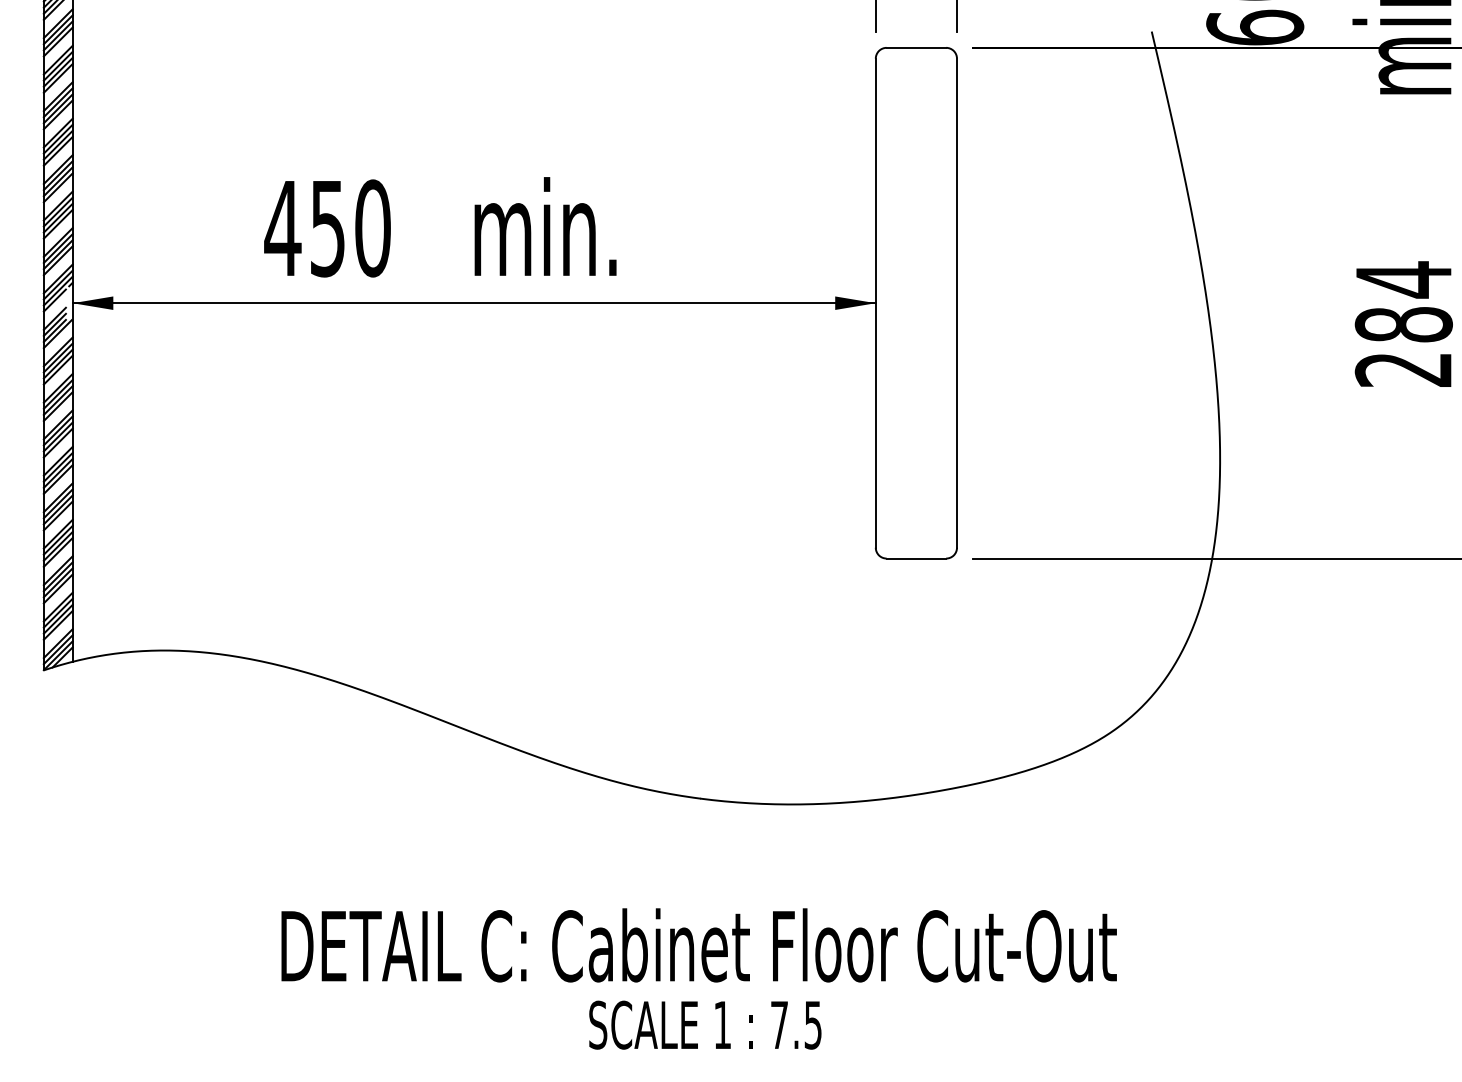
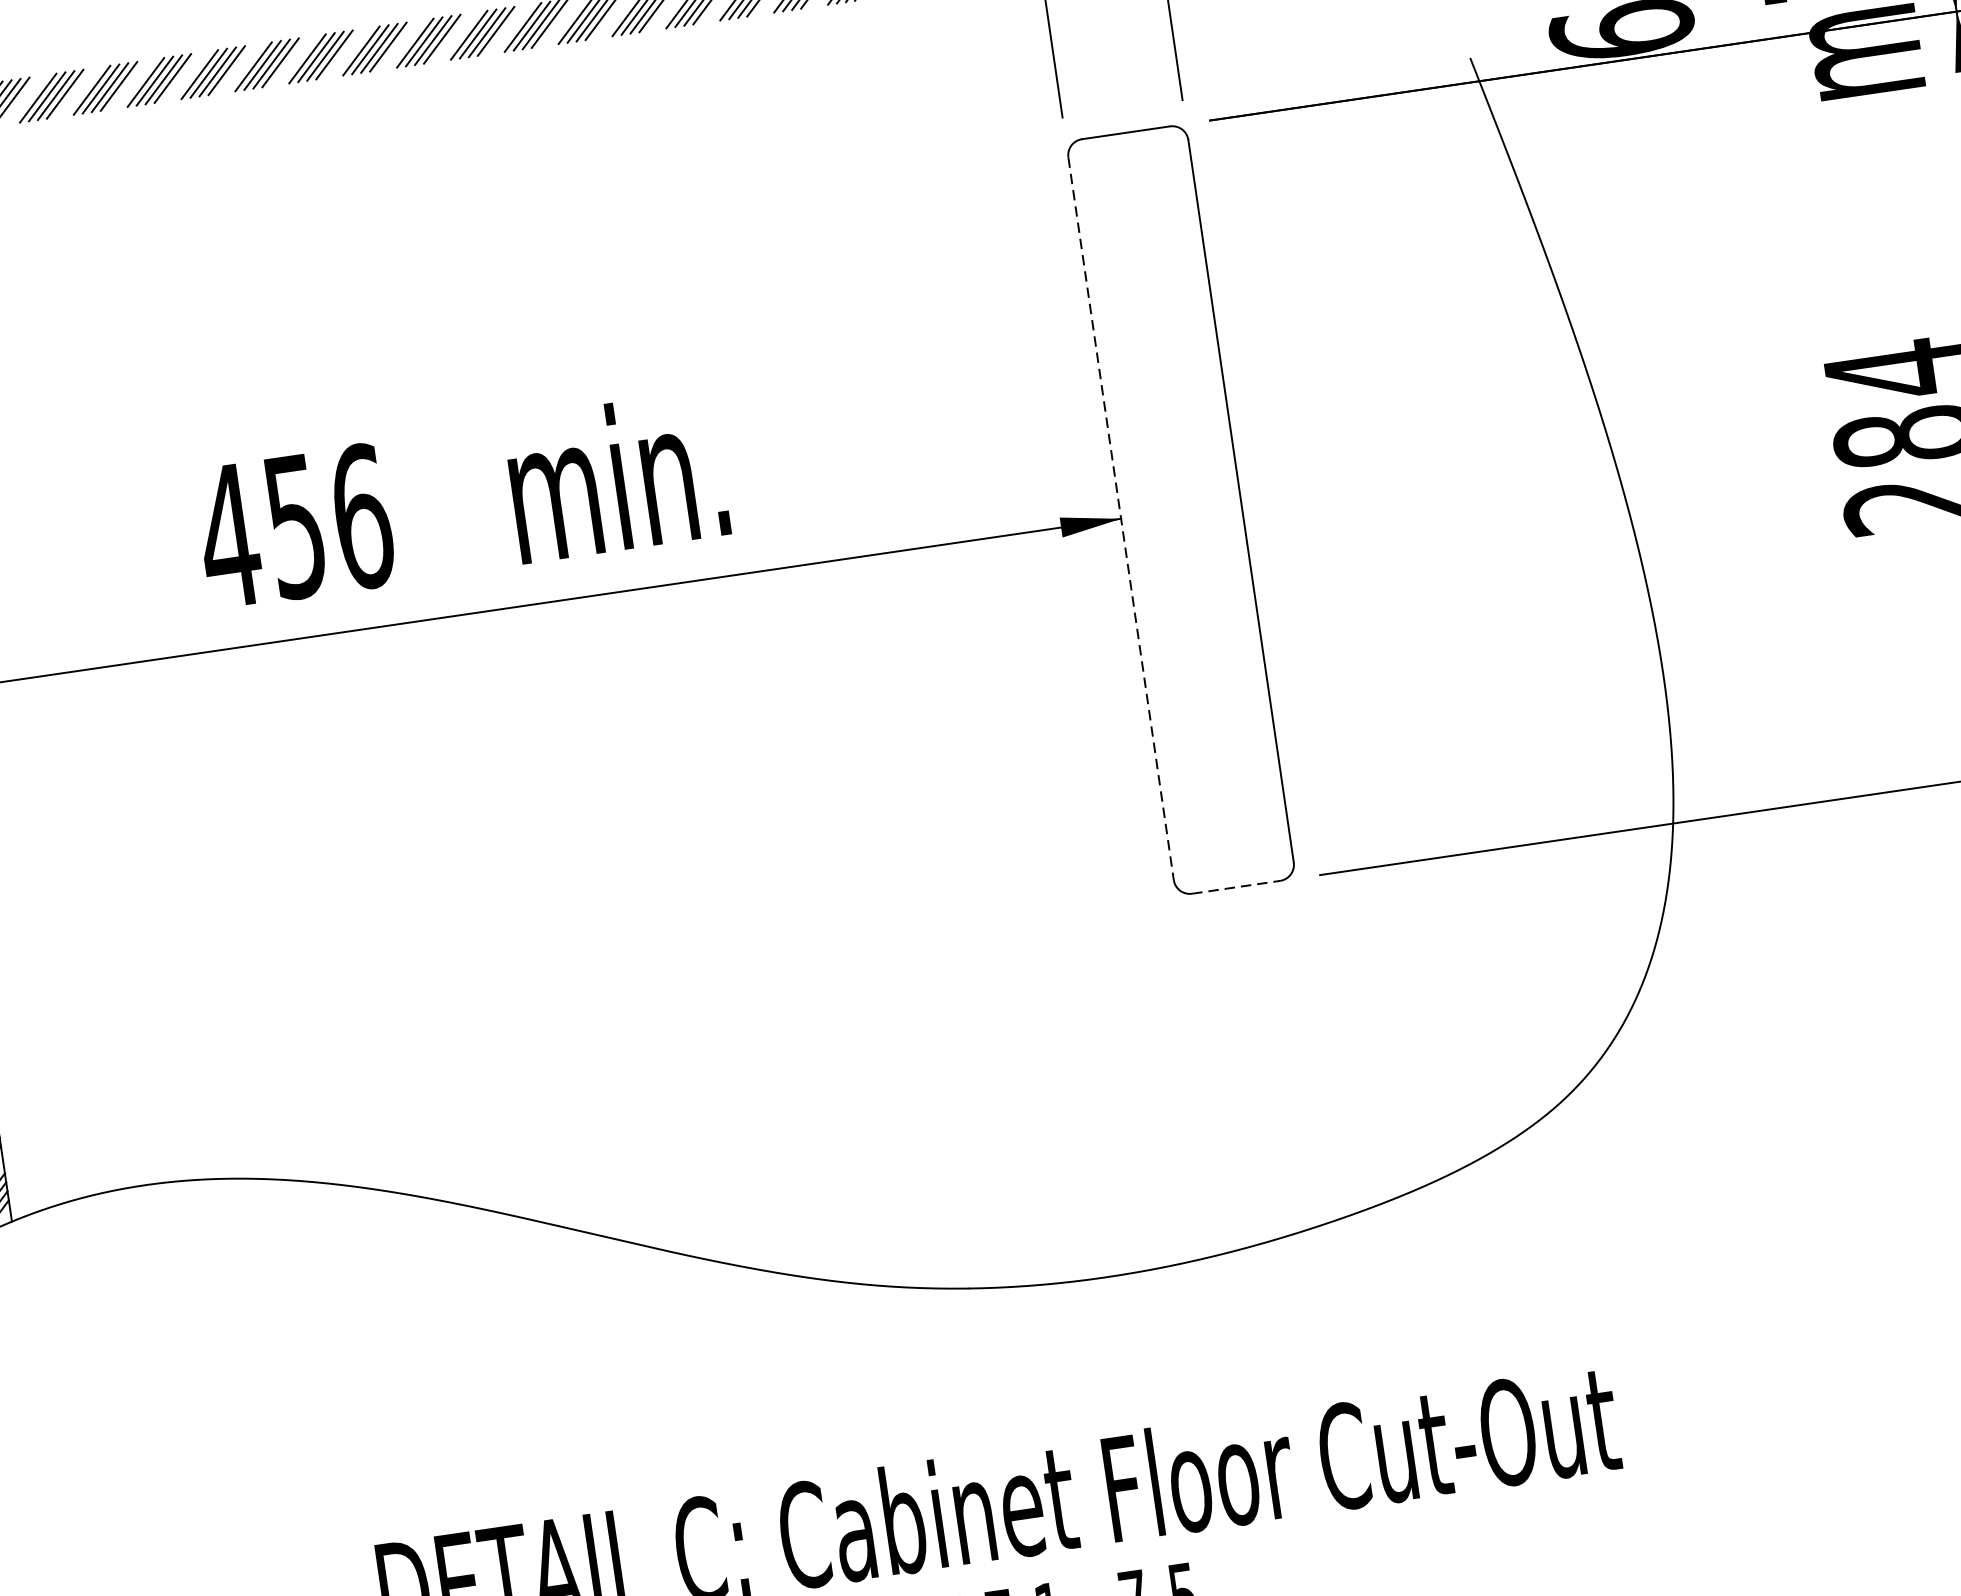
text: (373, 228) -> (362, 516), 450 -> 456
line: (875, 303) -> (1120, 519), solid -> dashed
line: (916, 558) -> (1236, 887), solid -> dashed

